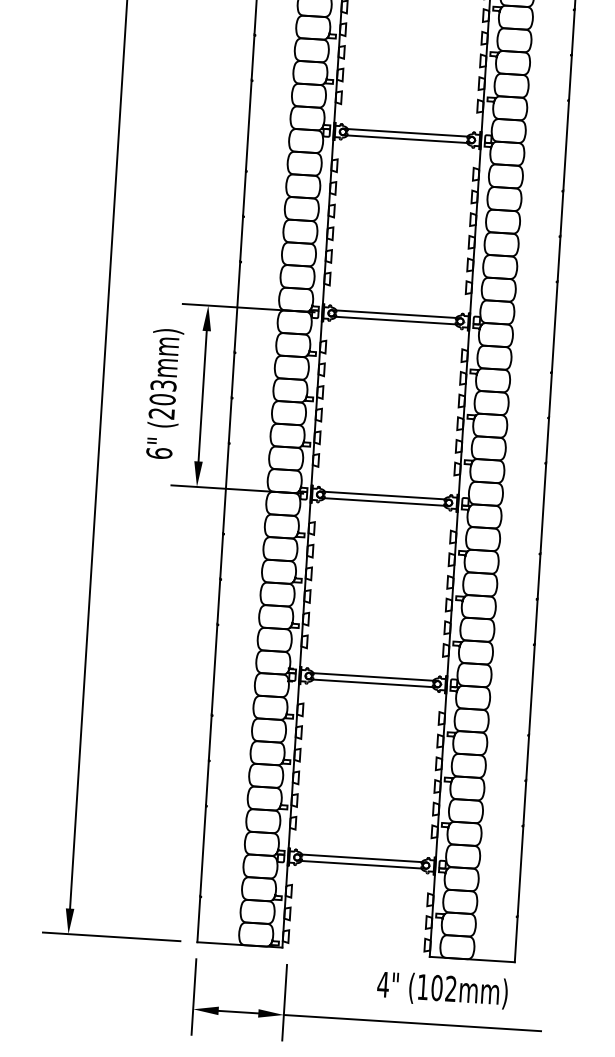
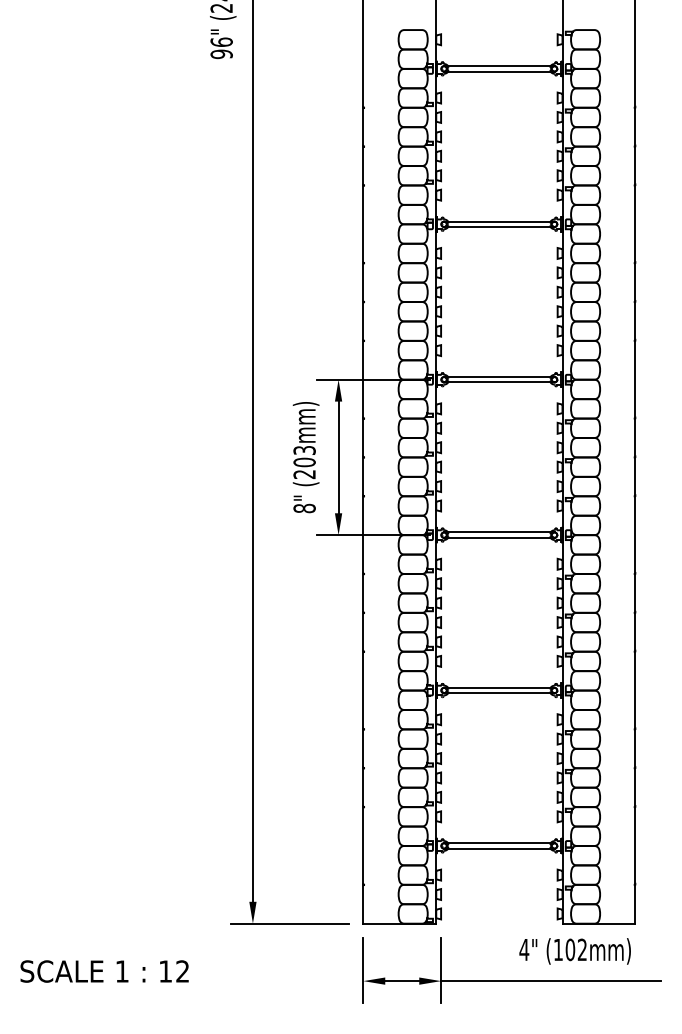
text: (159, 453) -> (304, 508), 6" -> 8"

